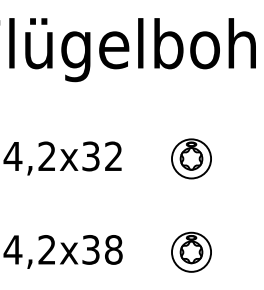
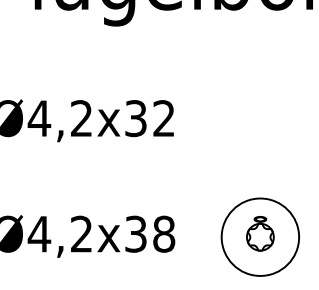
part: (191, 158) -> (260, 121), removed
circle: (191, 251) -> (260, 236), size x1.6

